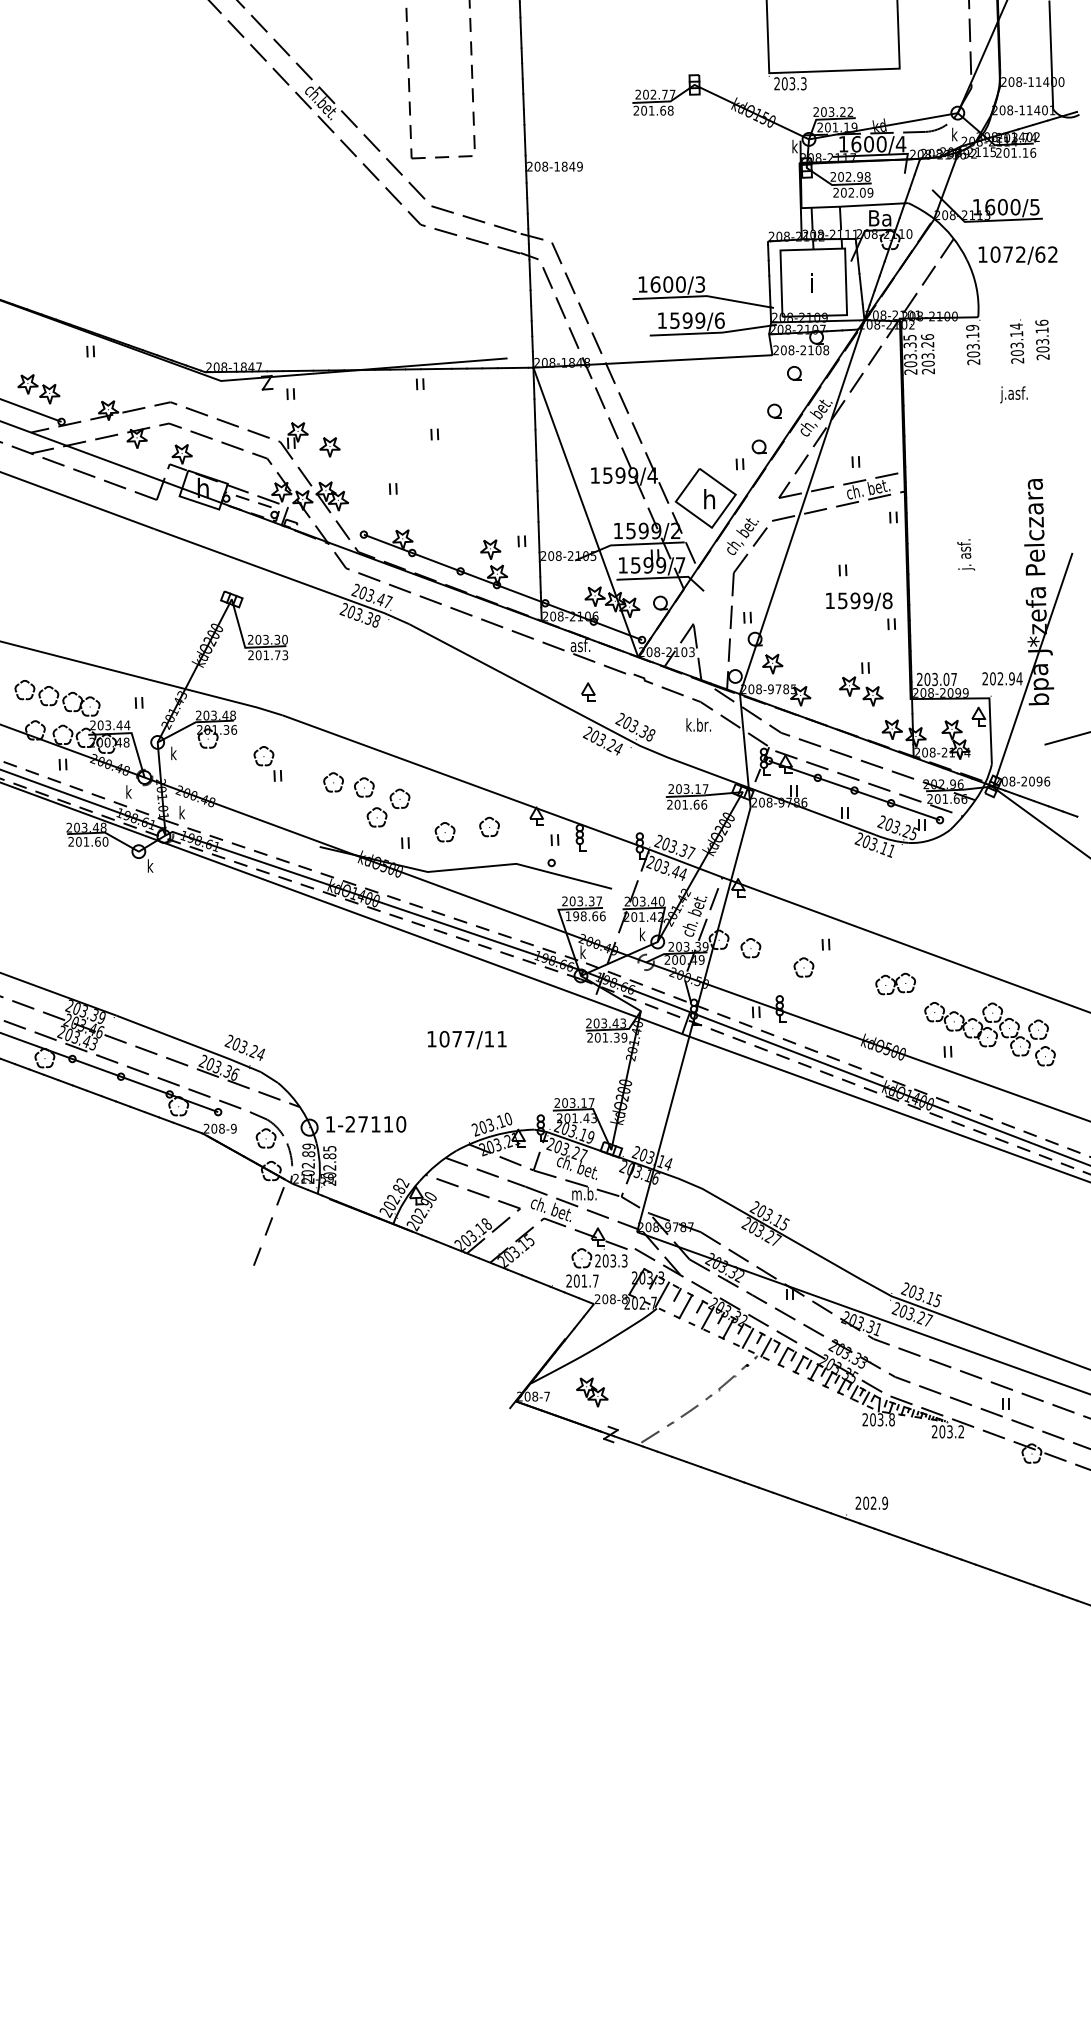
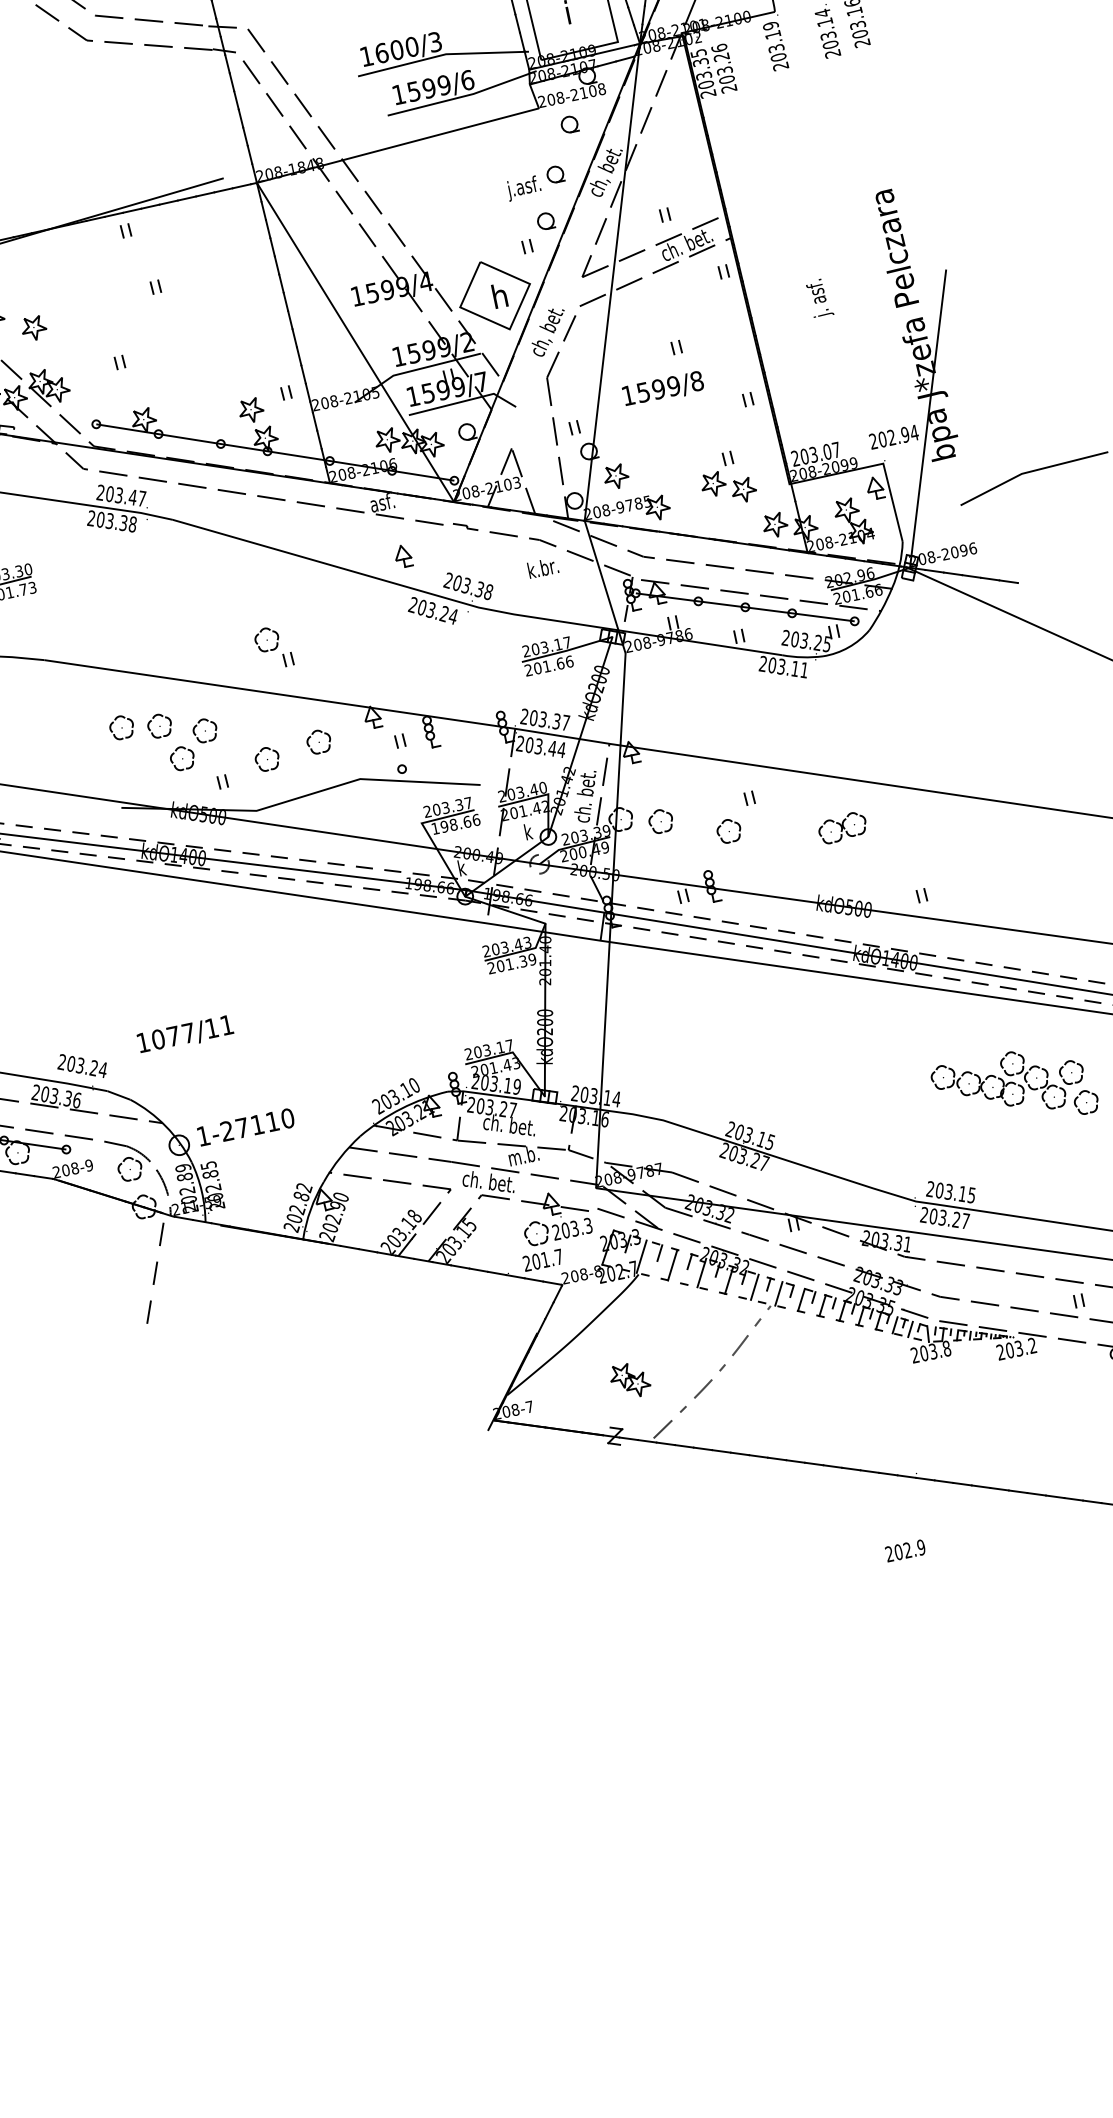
text: (1013, 394) -> (523, 188), moved
text: (859, 601) -> (663, 389), moved
part: (267, 763) -> (273, 647), moved
part: (989, 1034) -> (1014, 1090), moved
text: (466, 1039) -> (184, 1034), moved
part: (592, 1392) -> (630, 1380), moved
text: (871, 1502) -> (904, 1550), moved

